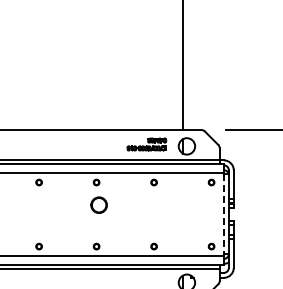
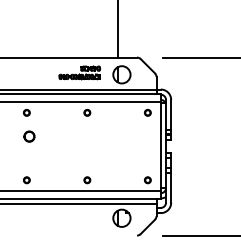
circle: (98, 204) -> (28, 135), size x0.62
line: (223, 214) -> (160, 146), dashed -> solid

